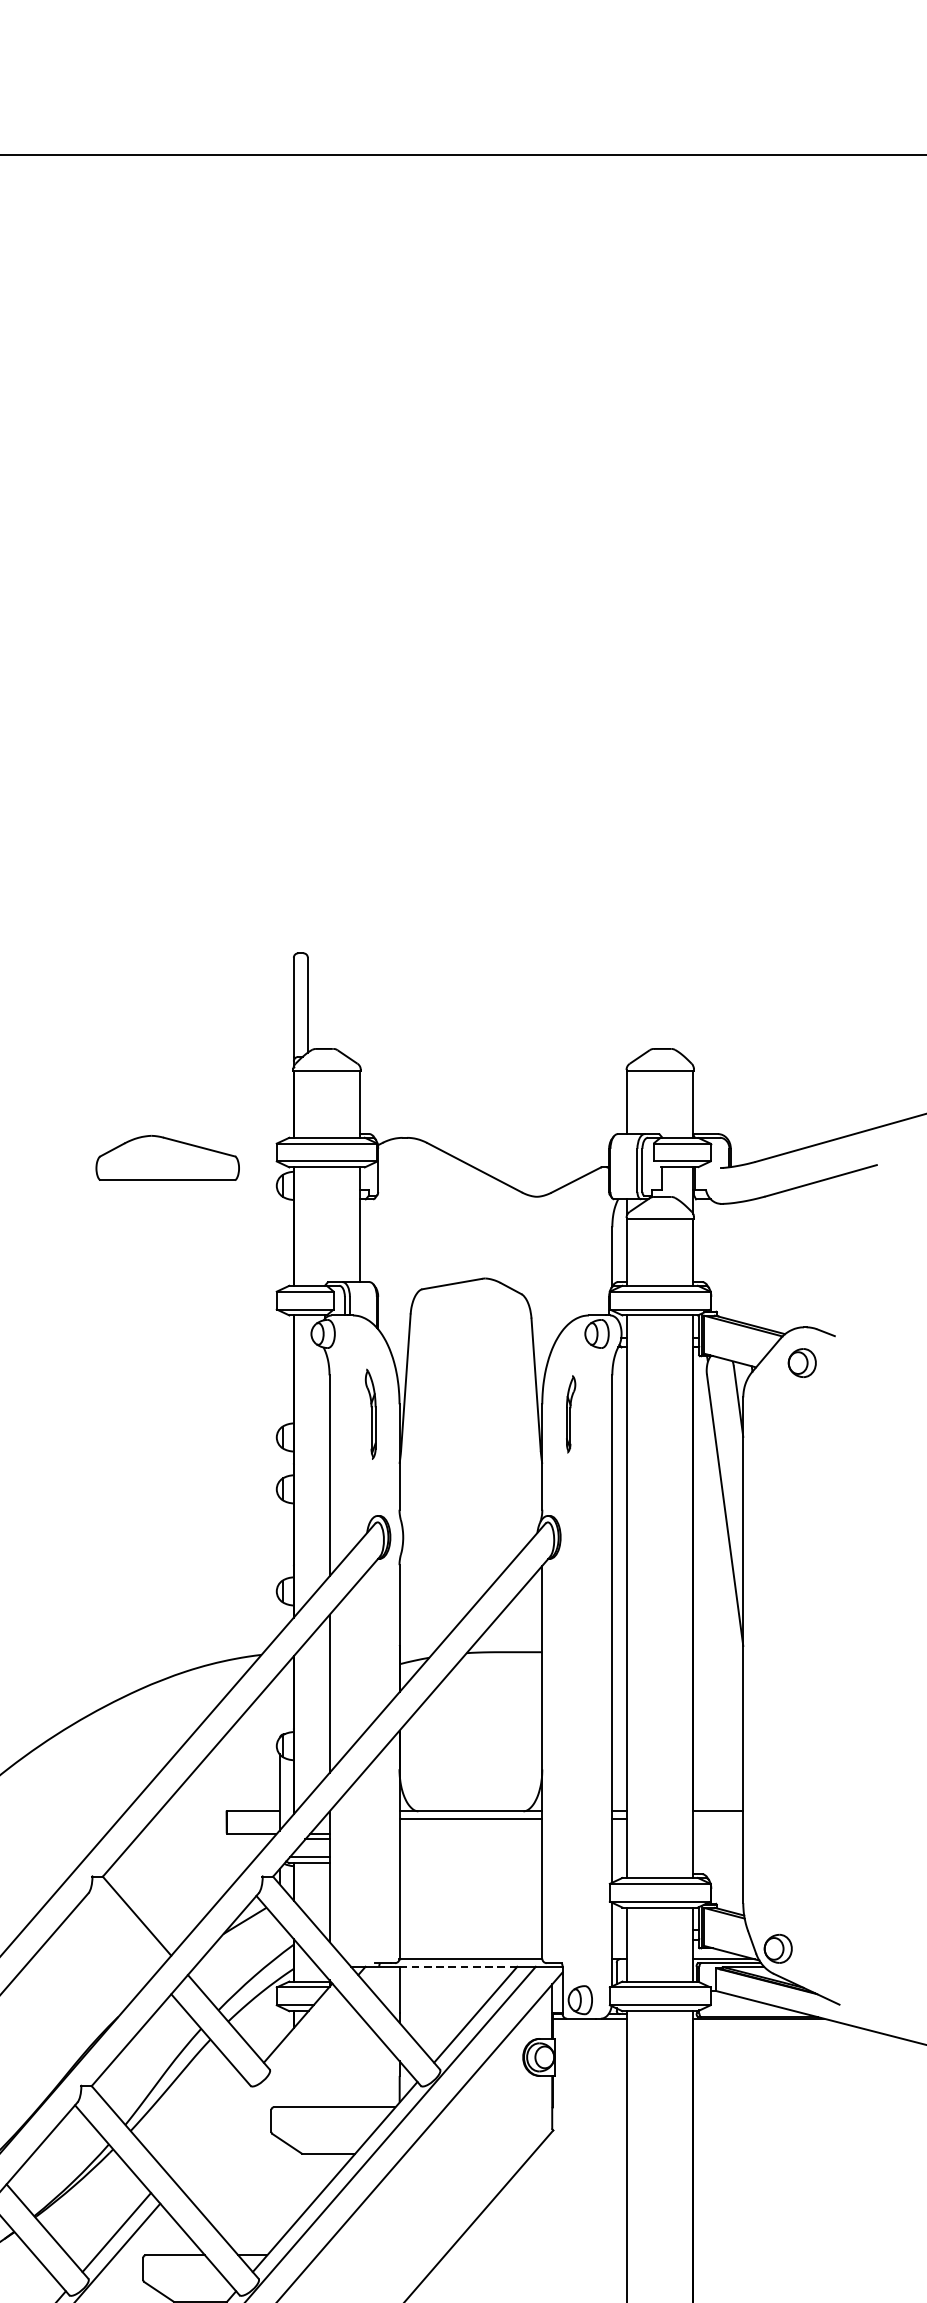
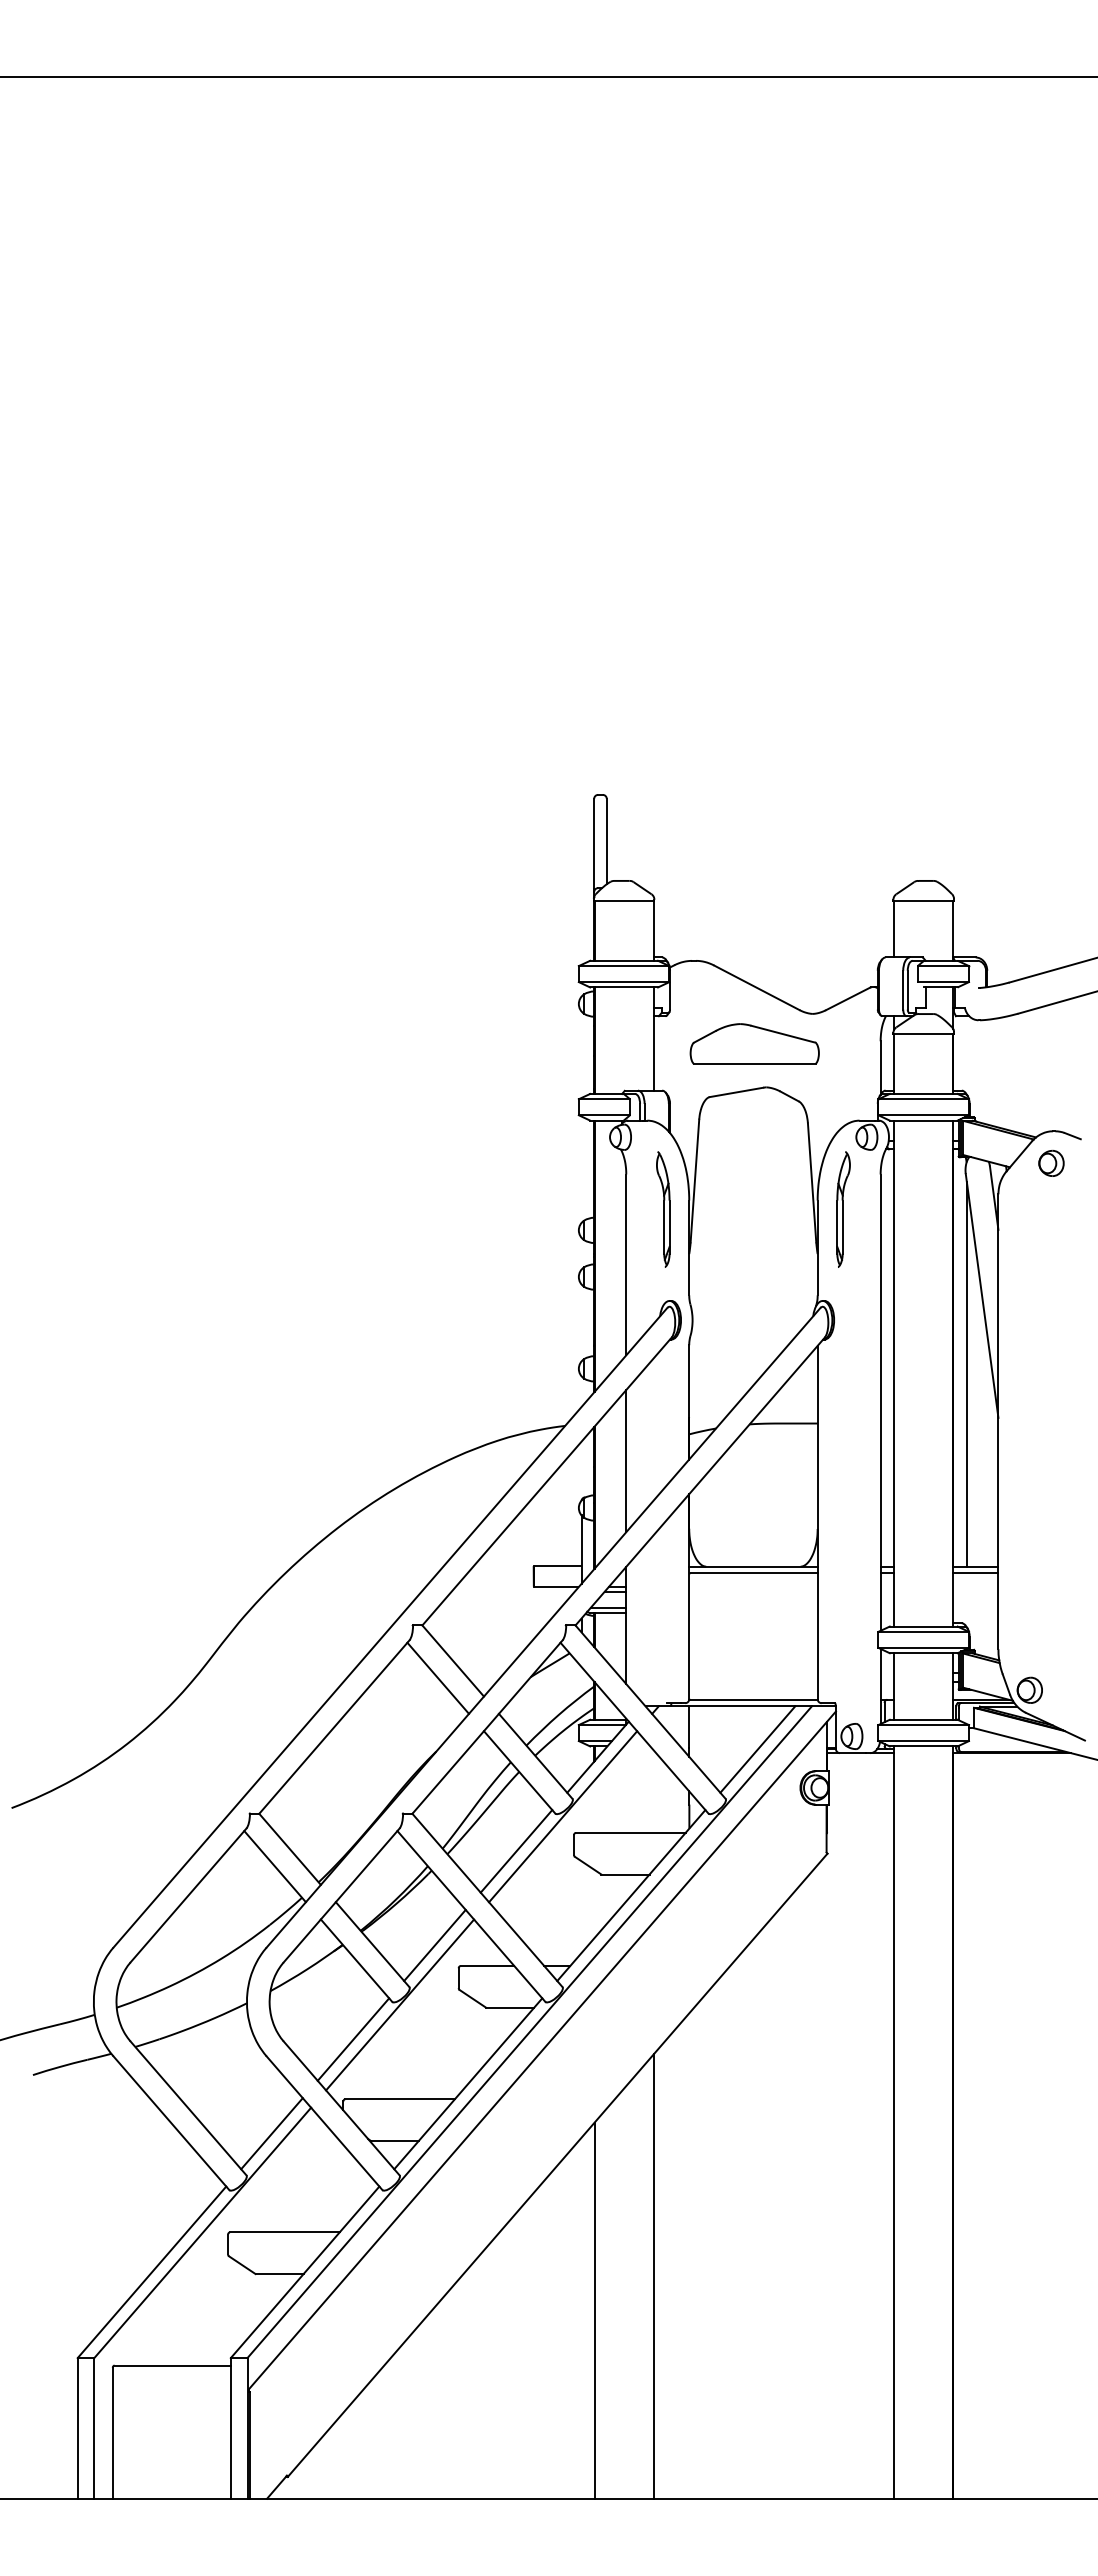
part: (167, 1157) -> (754, 1043), moved
part: (370, 1414) -> (663, 1209), size x1.43
part: (571, 1414) -> (843, 1209), size x1.67
line: (707, 1596) -> (966, 1373), added
line: (717, 1818) -> (975, 1573), added
line: (120, 1934) -> (438, 1677), added
line: (458, 1966) -> (742, 1706), dashed -> solid
line: (259, 2089) -> (563, 1816), added
line: (207, 2128) -> (516, 1851), added

